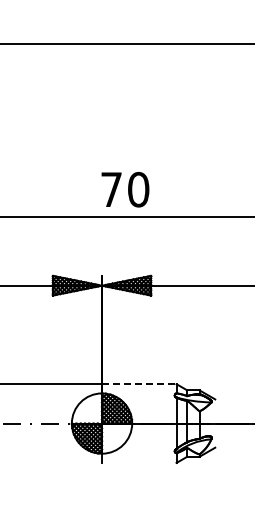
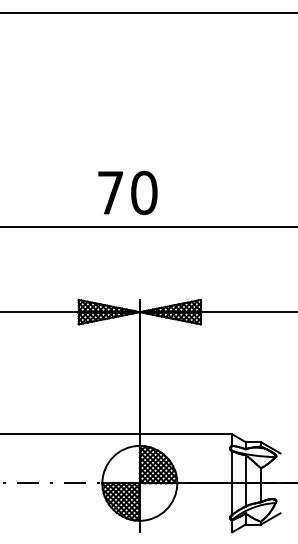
text: (125, 189) -> (127, 192), moved
line: (139, 384) -> (186, 434), dashed -> solid

